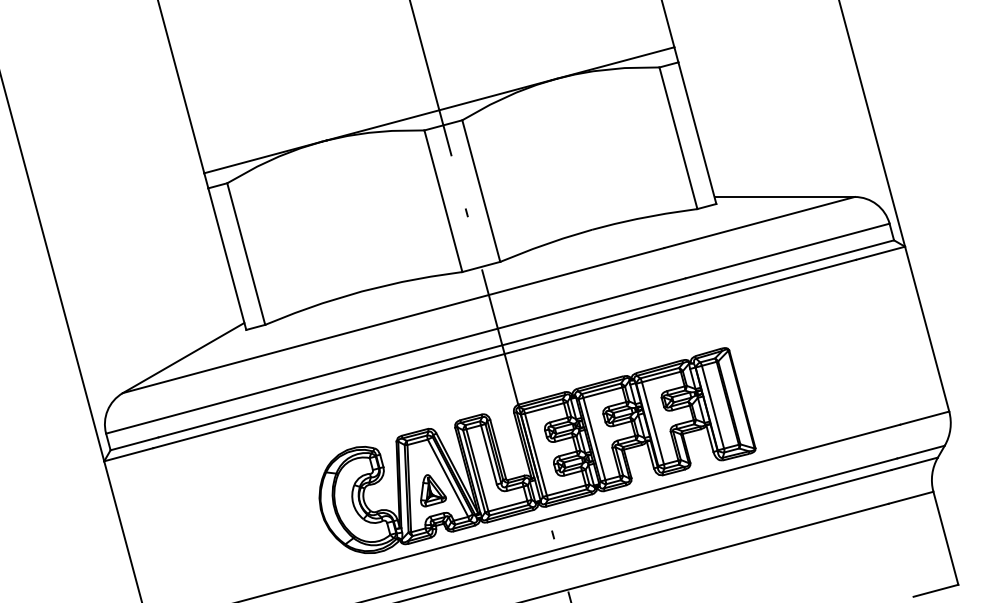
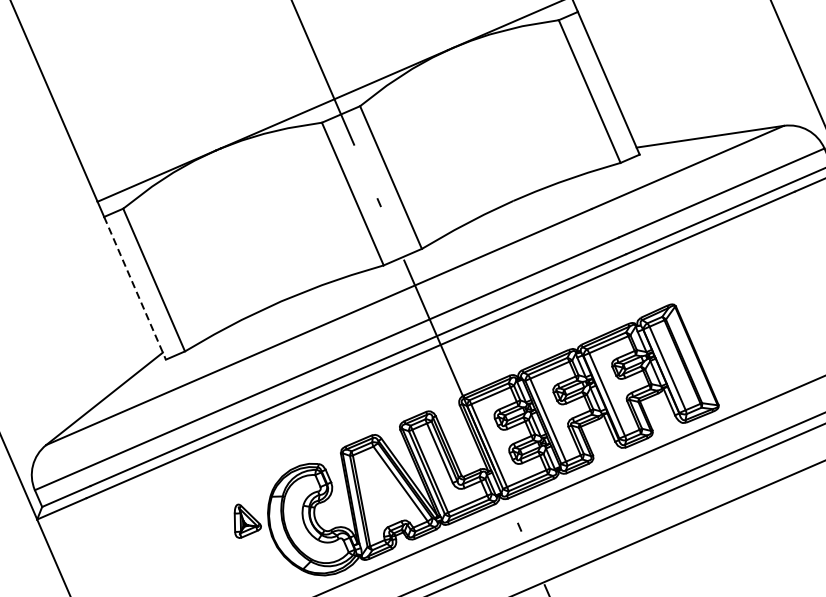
line: (227, 259) -> (135, 288), solid -> dashed
part: (433, 490) -> (246, 519), moved

